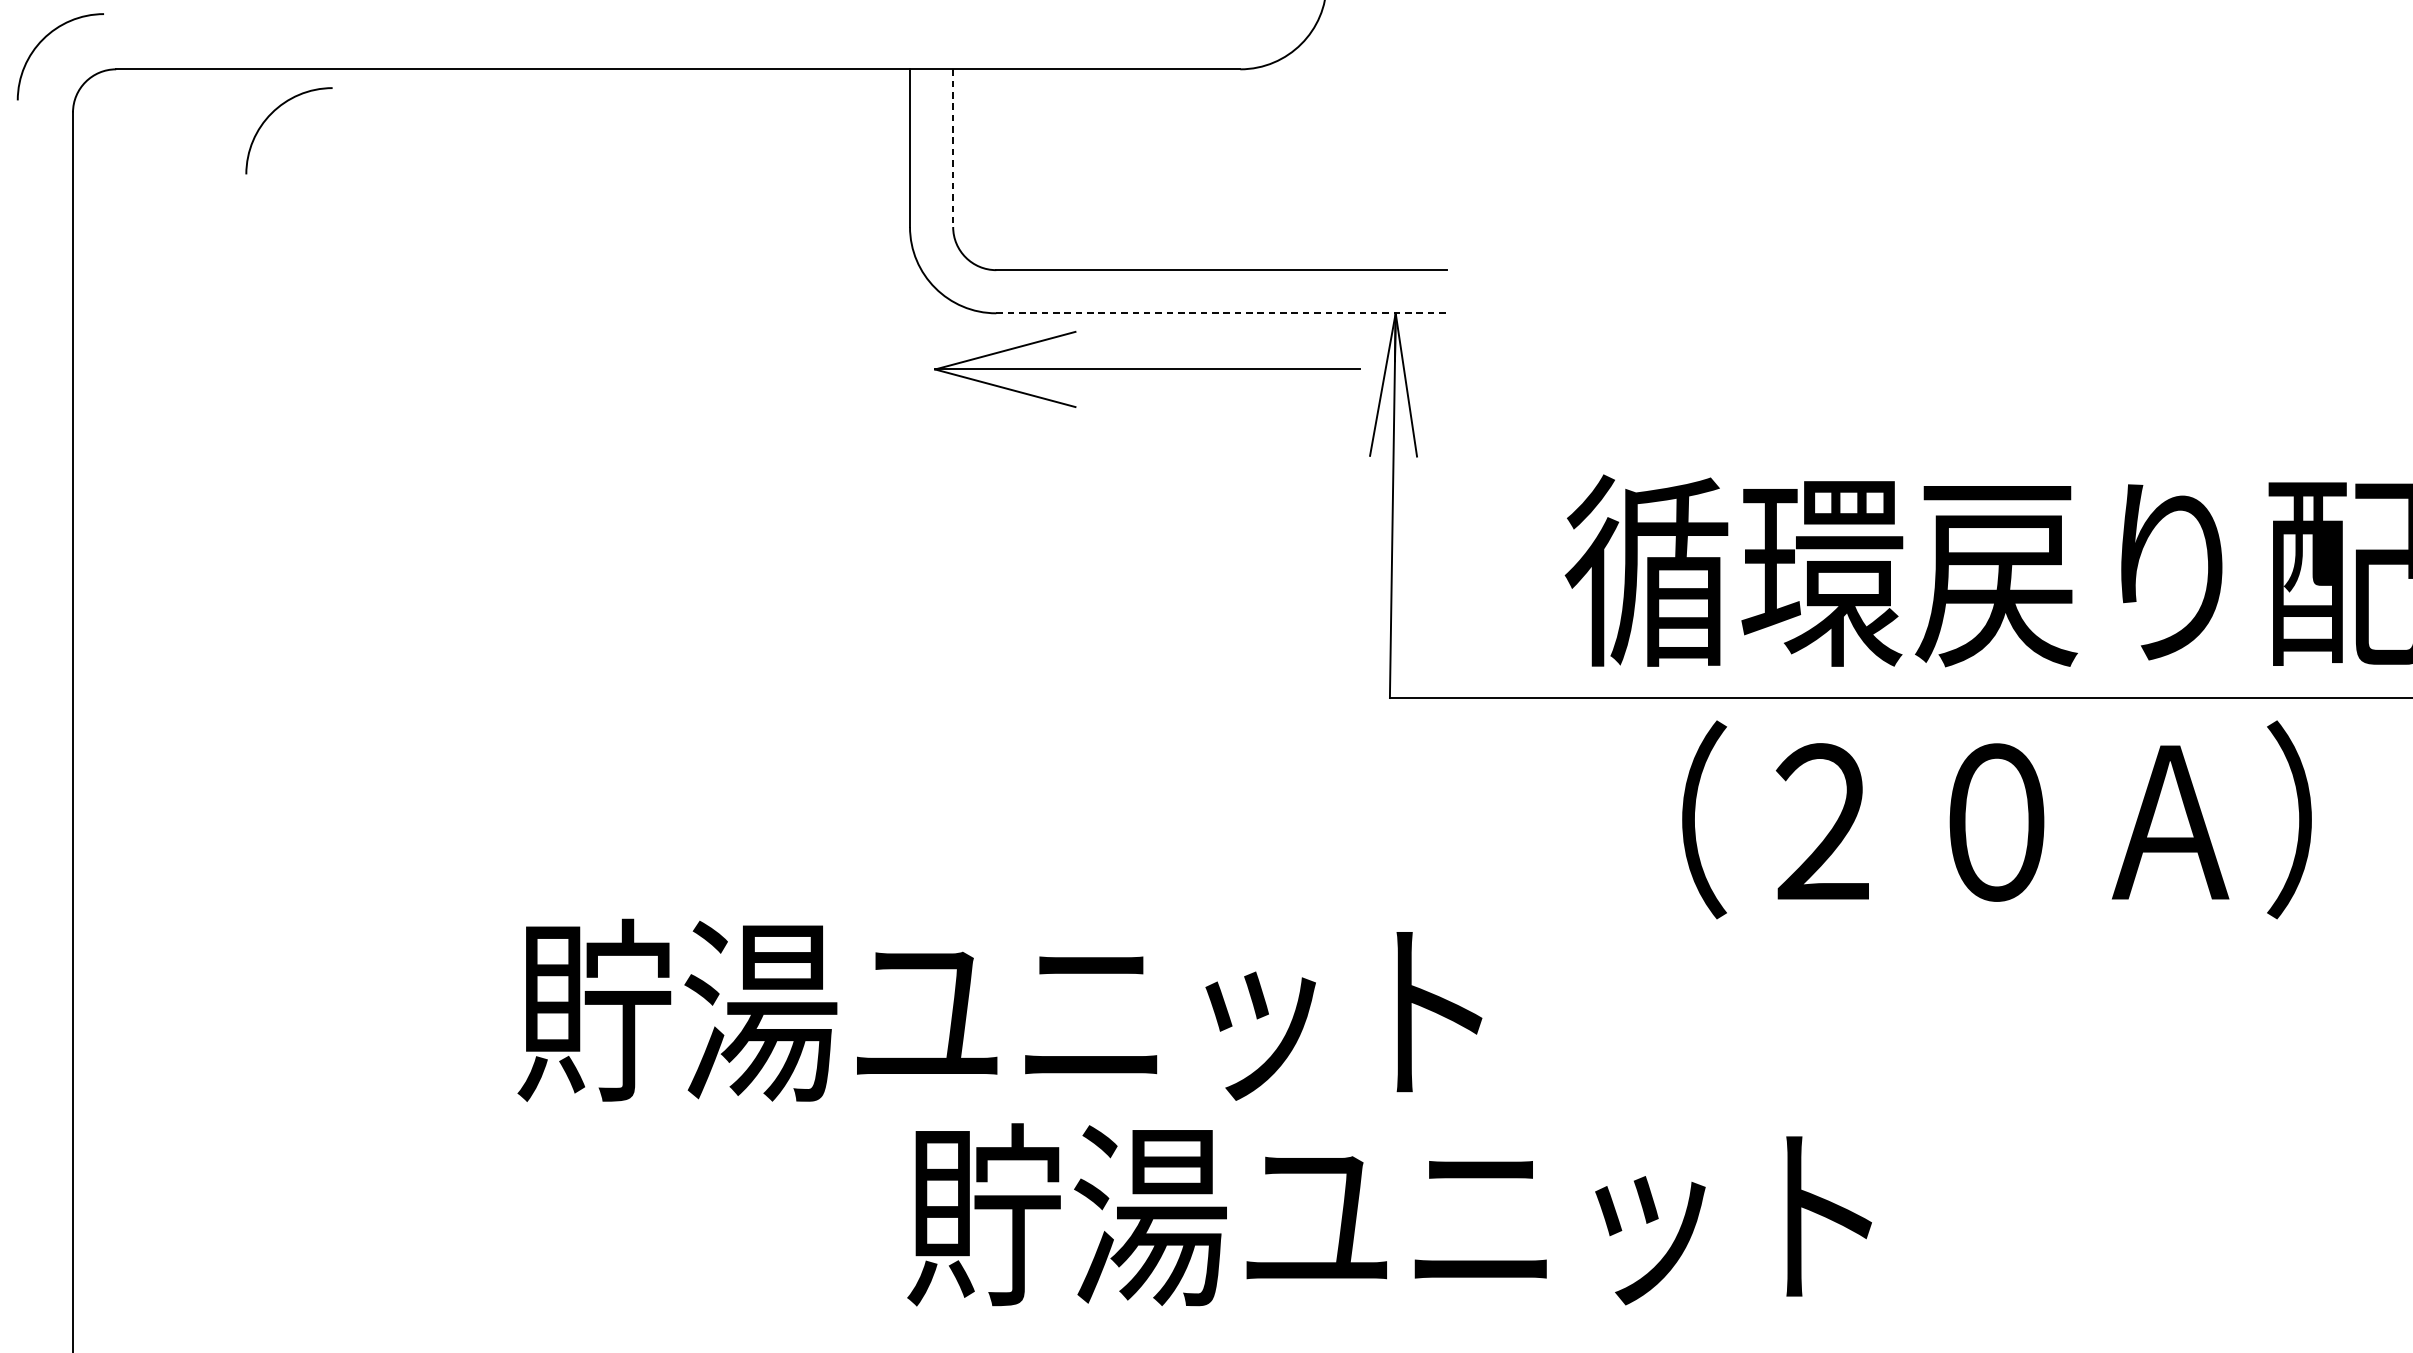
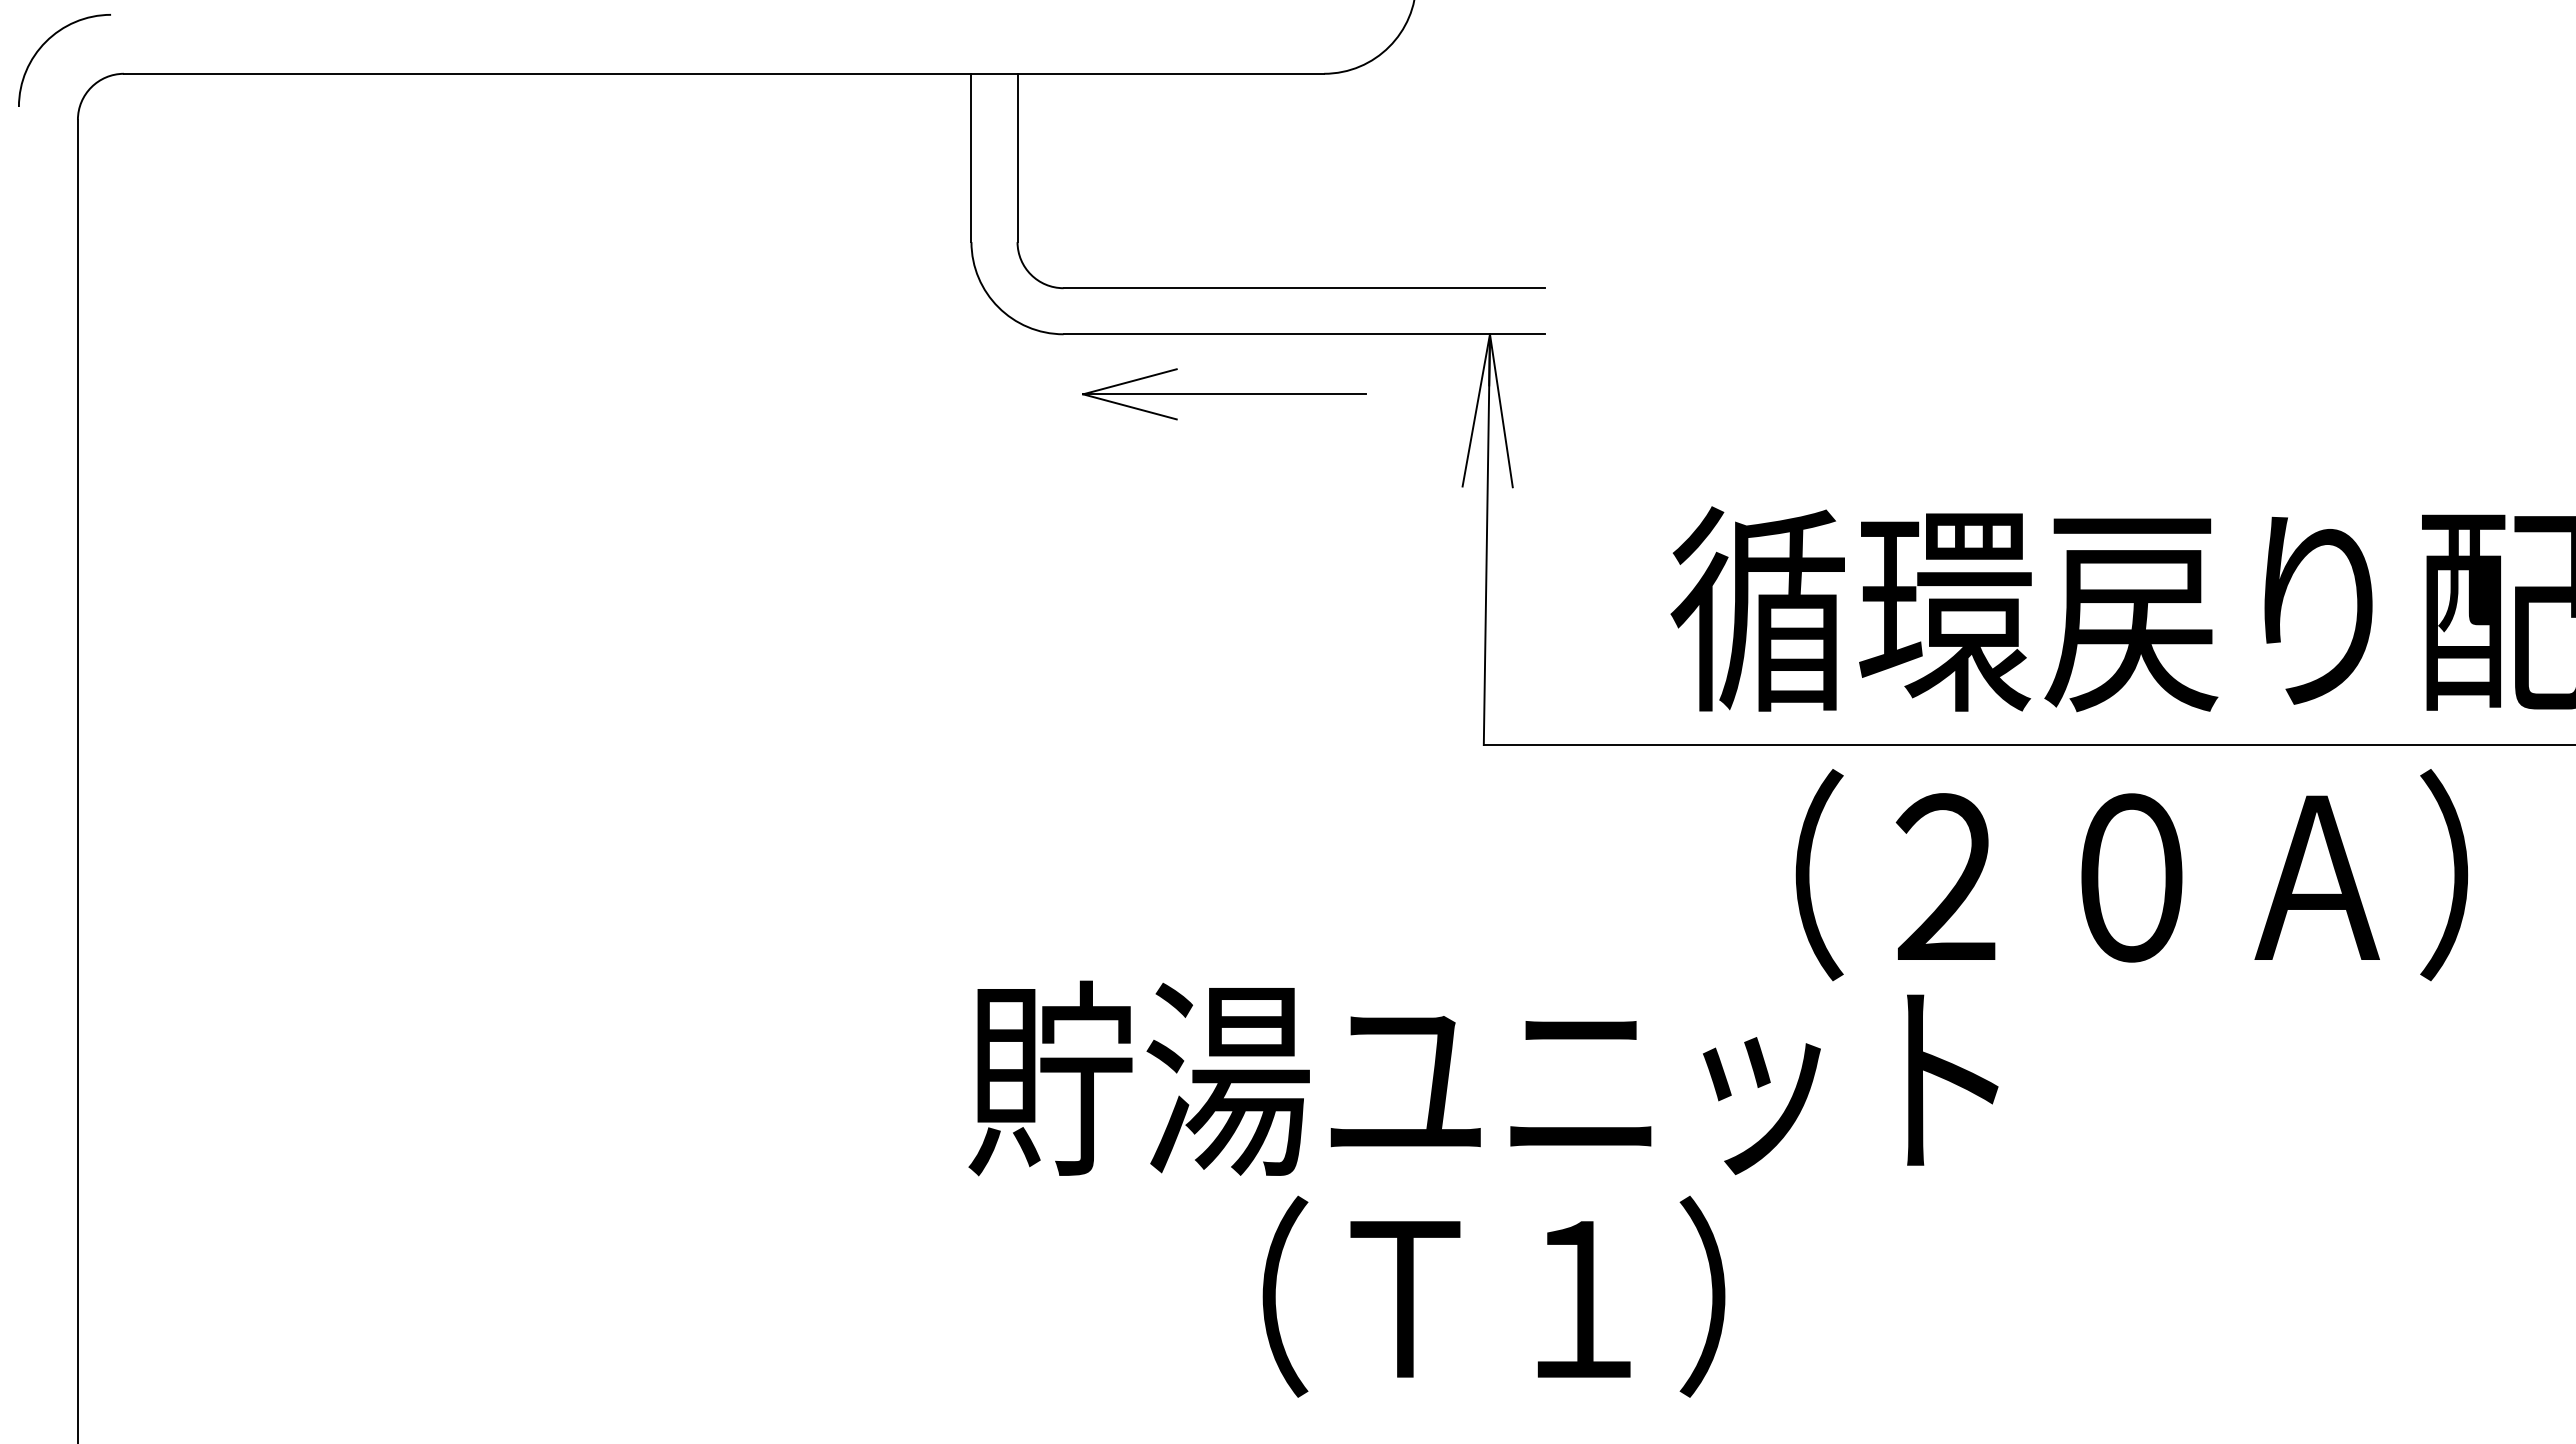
arc: (272, 114) -> (290, 121), removed
line: (953, 148) -> (1017, 158), dashed -> solid
line: (1221, 313) -> (1304, 334), dashed -> solid
part: (1147, 369) -> (1224, 394), size x0.62
text: (999, 1010) -> (1483, 1078), moved
text: (1389, 1214) -> (1483, 1296), 貯湯ユニット -> （Ｔ１）

